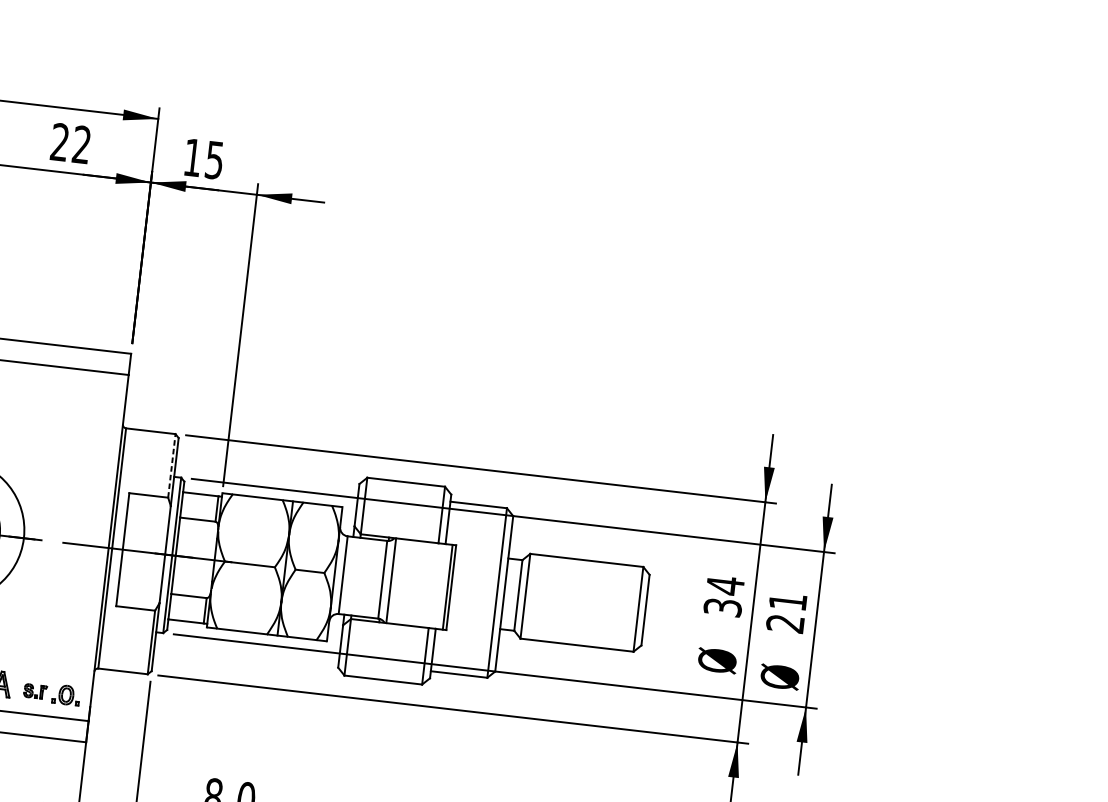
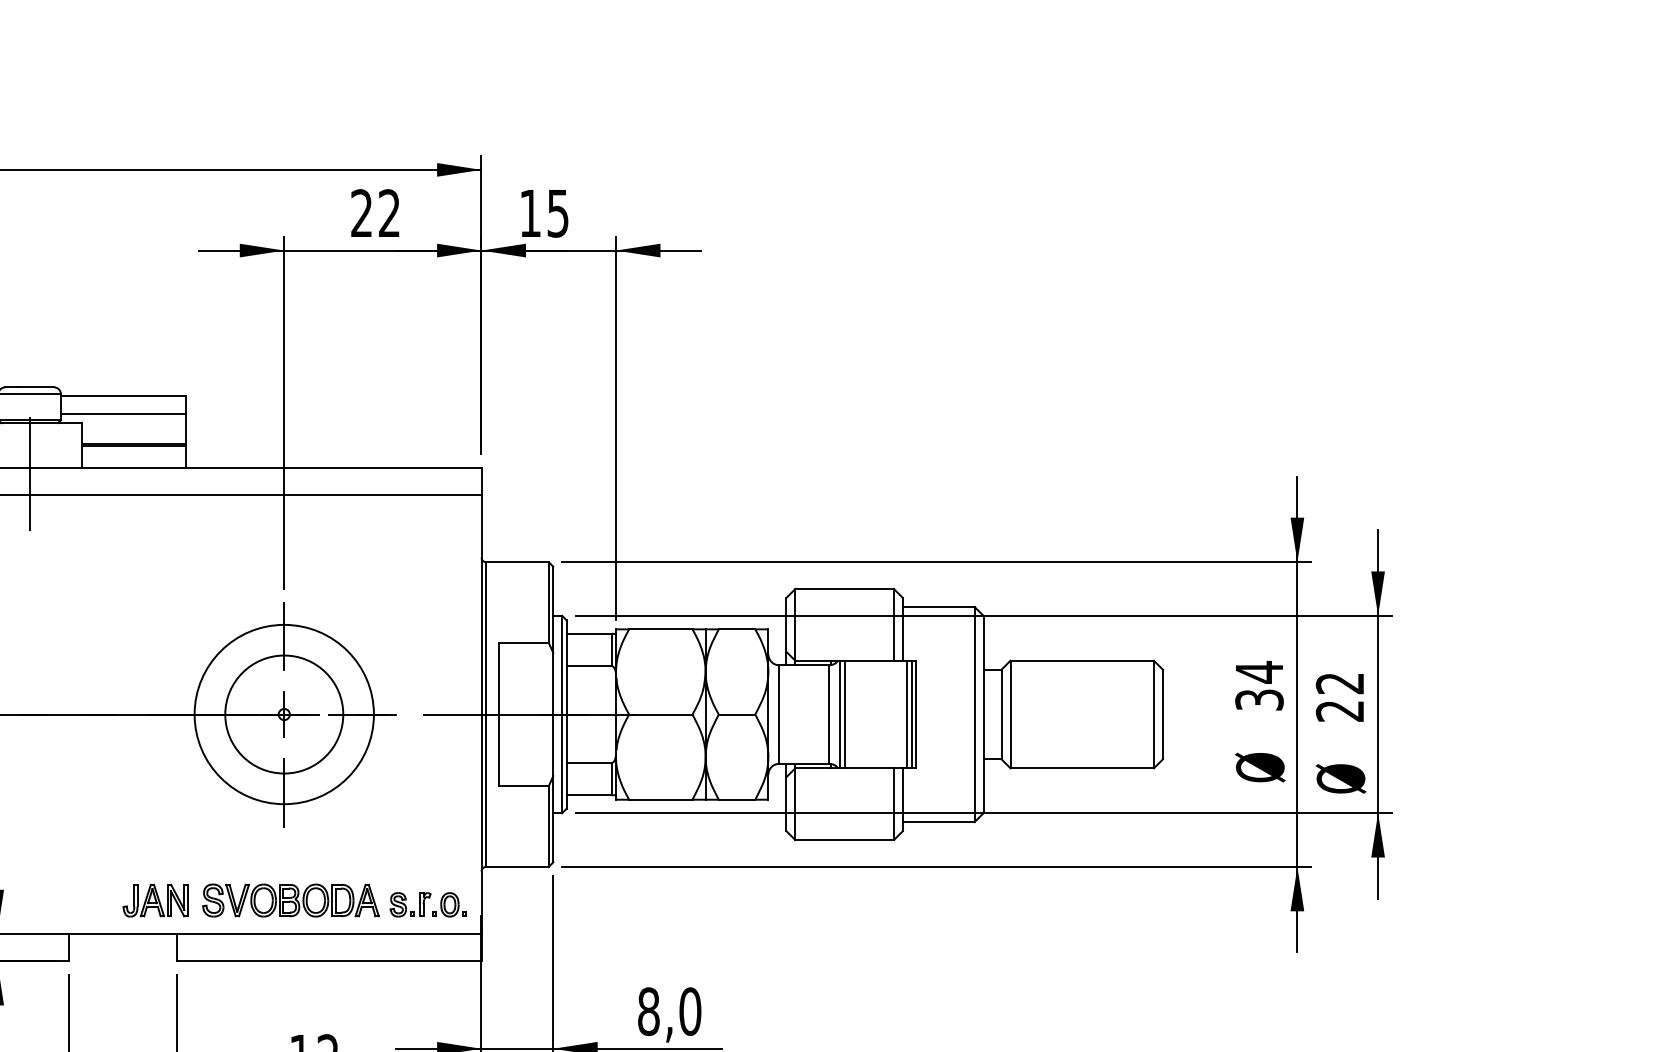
line: (171, 465) -> (548, 601), dashed -> solid
line: (394, 581) -> (844, 714), added
line: (444, 586) -> (907, 714), added
text: (787, 601) -> (1339, 683), 21 -> 22
part: (35, 691) -> (410, 904), size x1.43

